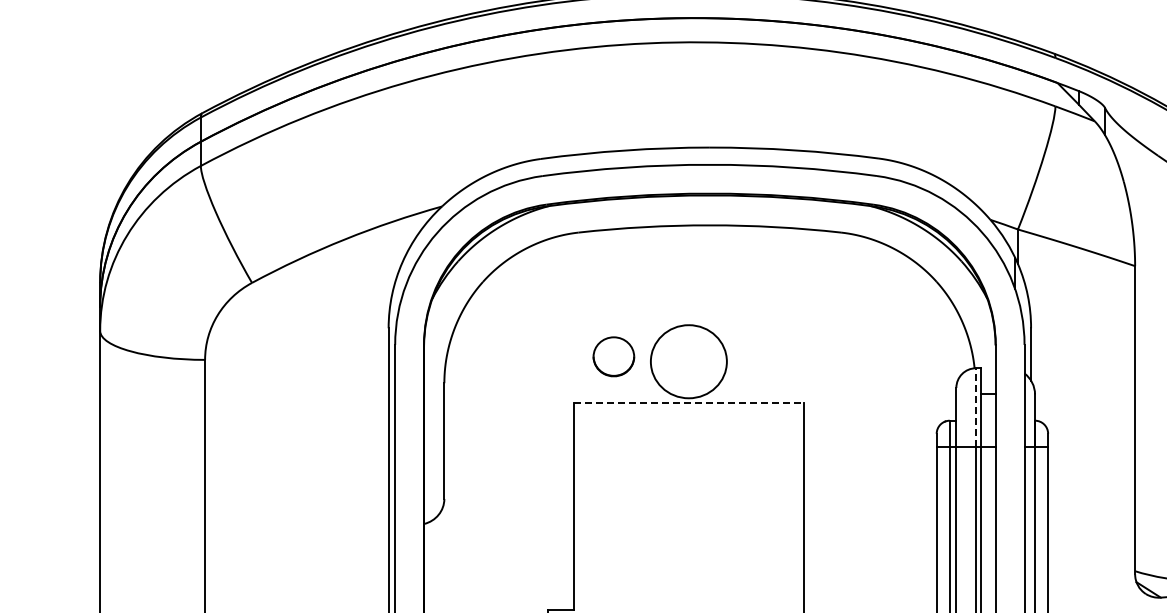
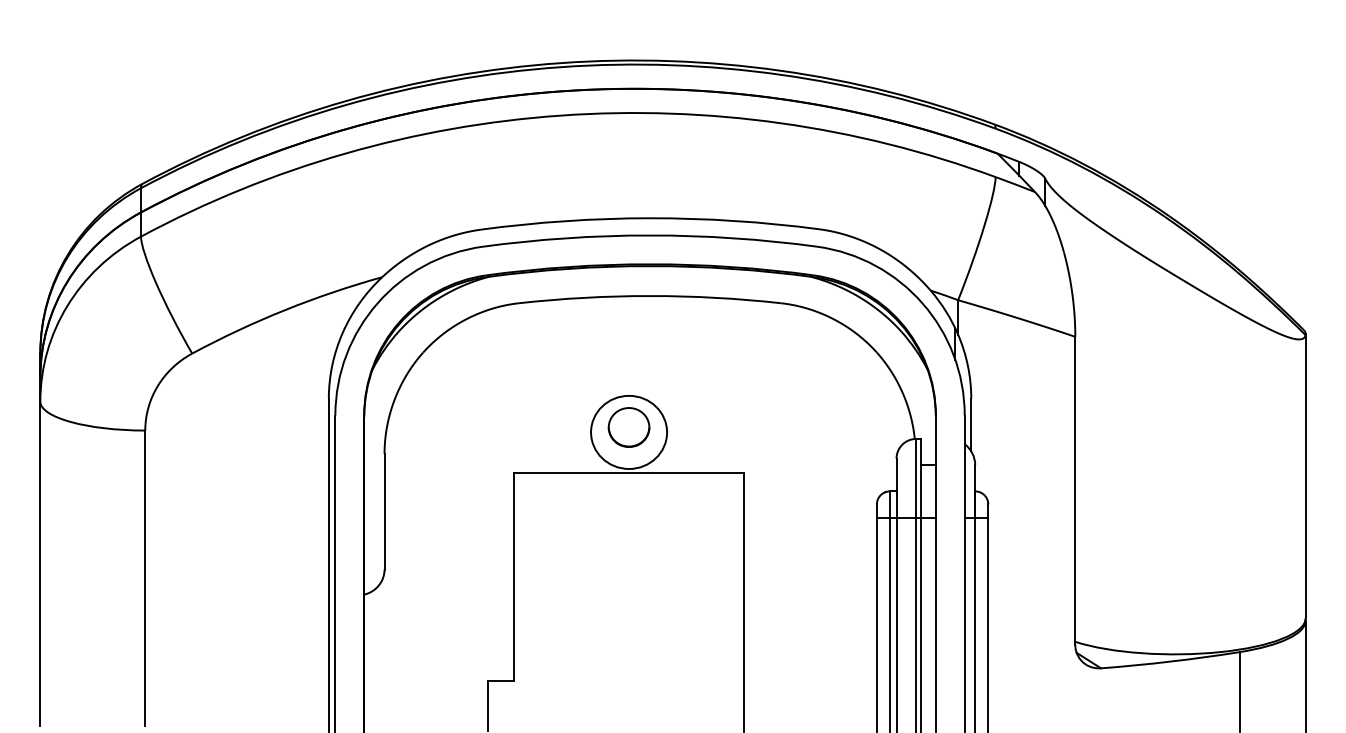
part: (613, 356) -> (628, 427), moved
line: (689, 402) -> (629, 473), dashed -> solid
line: (976, 406) -> (916, 477), dashed -> solid

